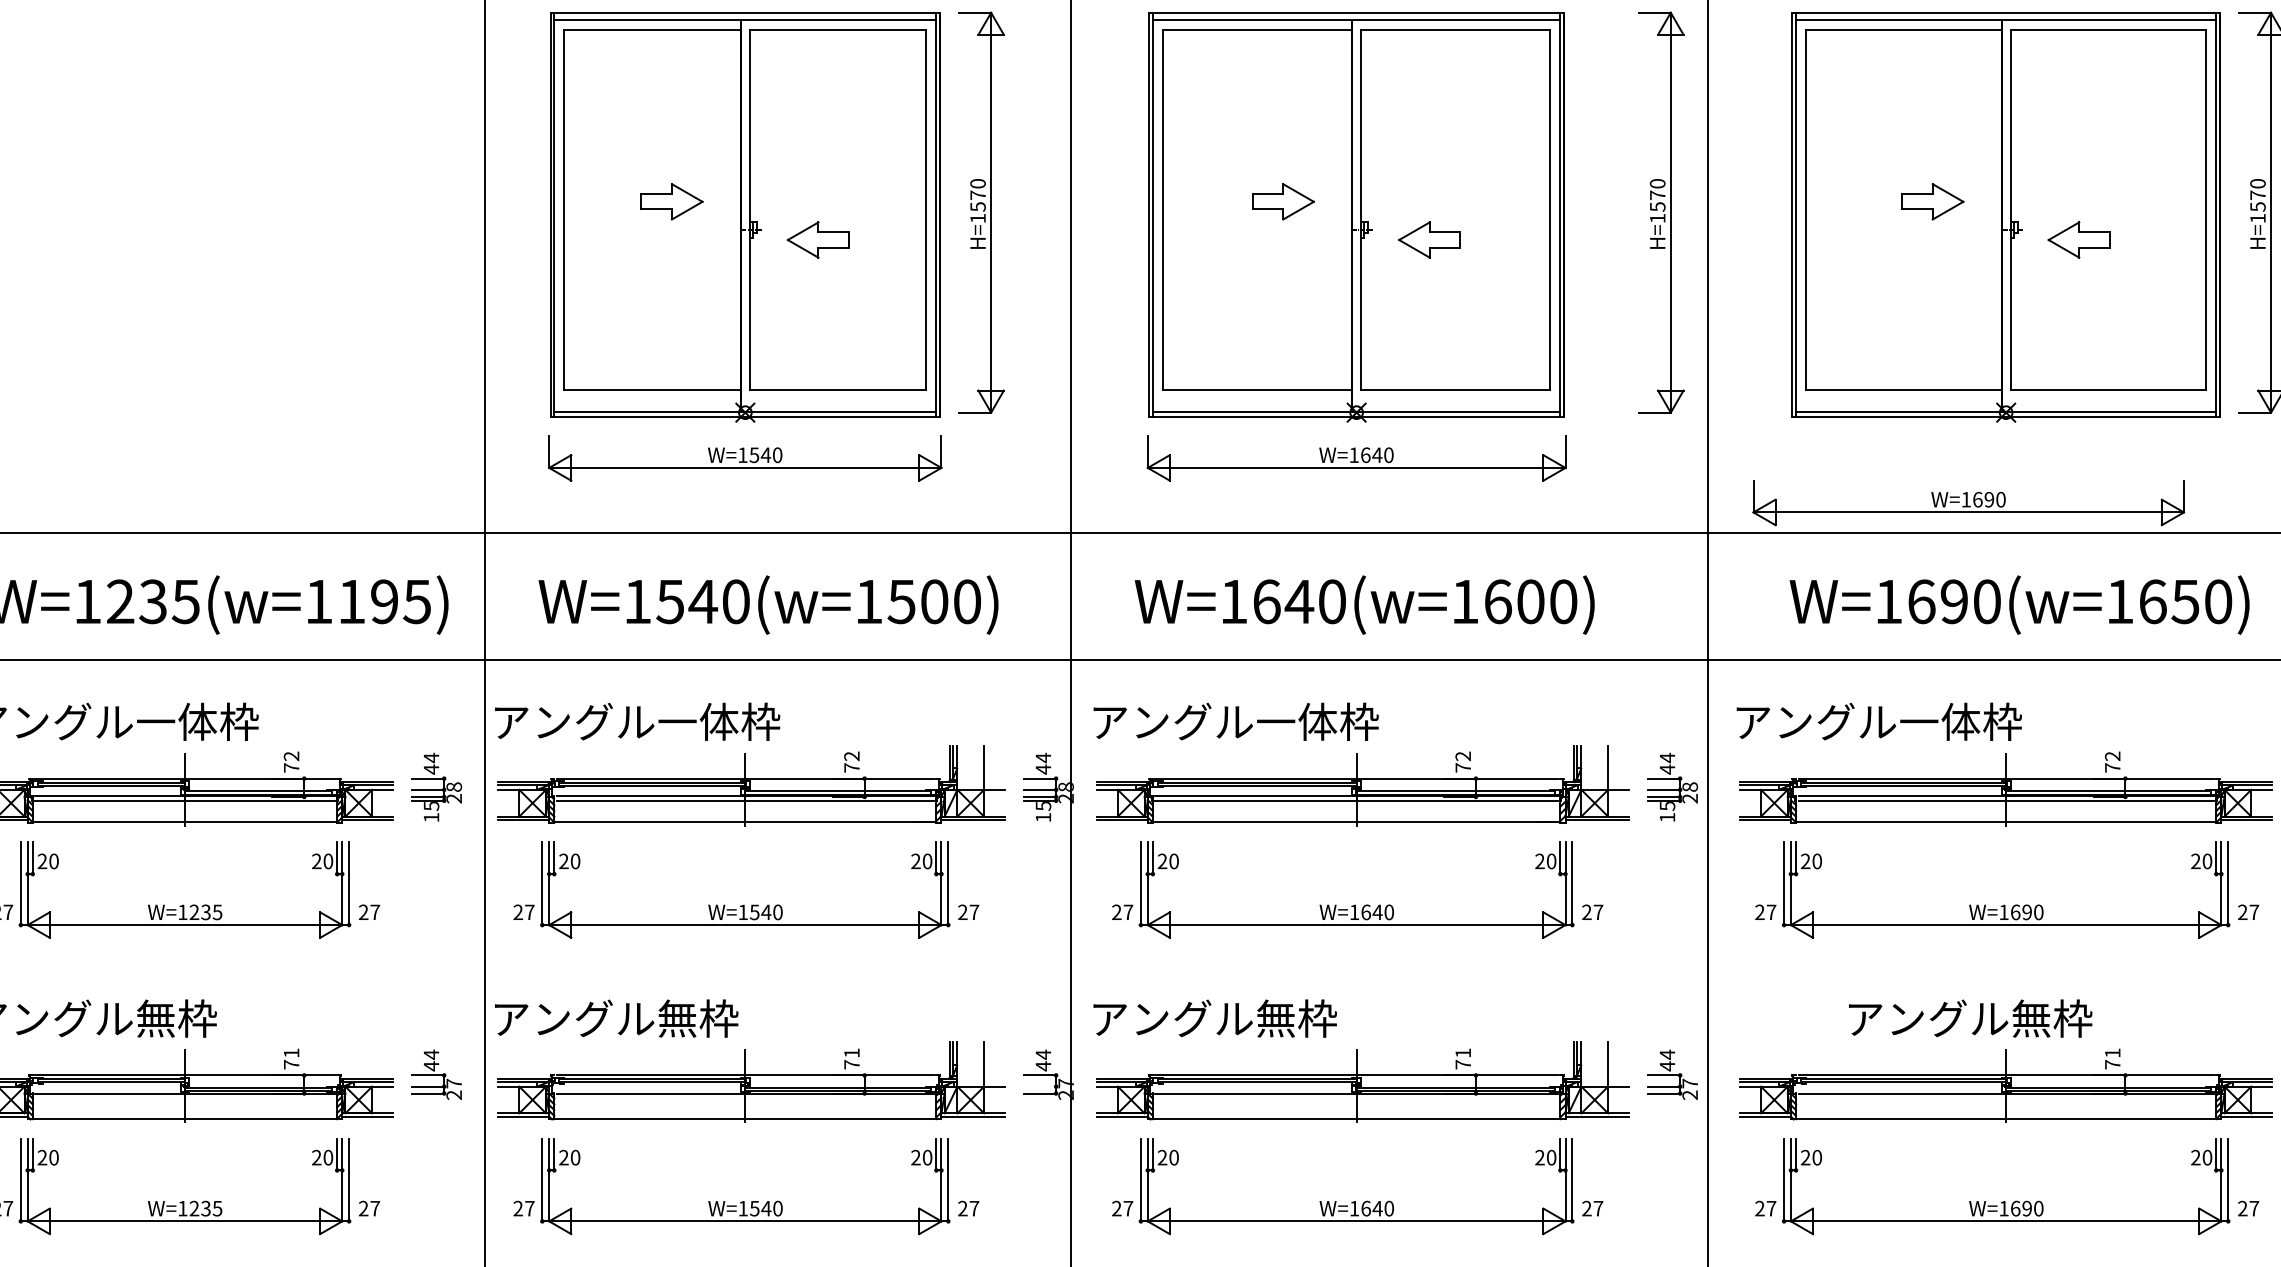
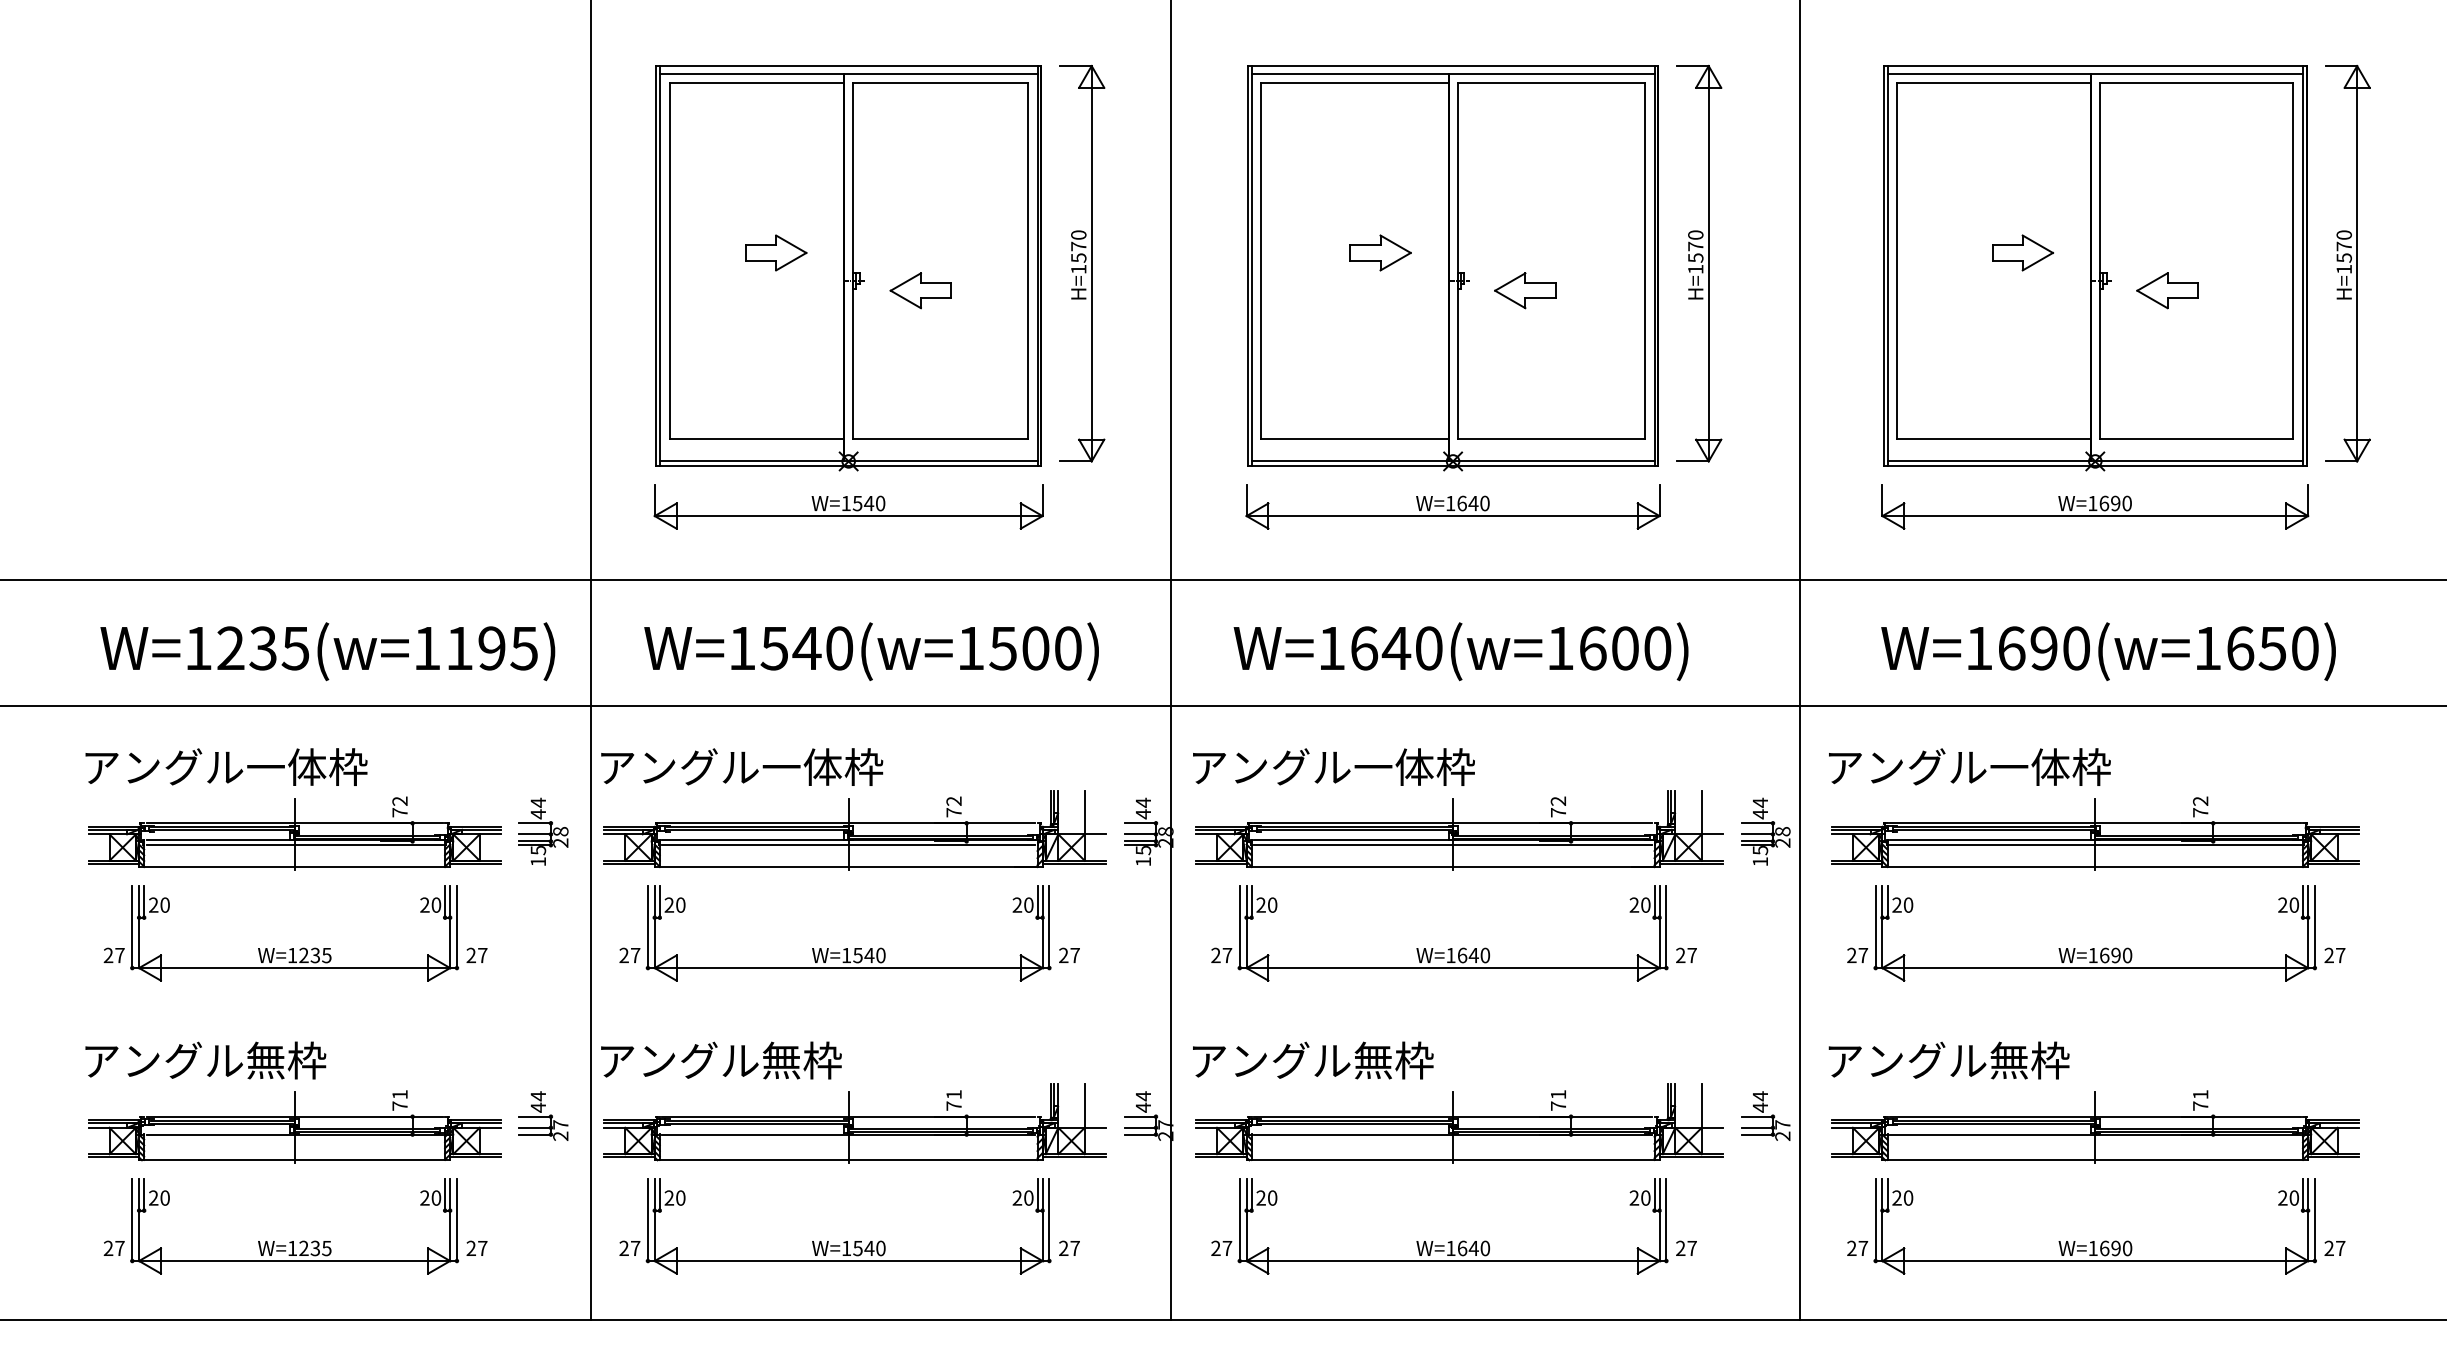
part: (1661, 212) -> (1699, 263), moved
part: (1968, 502) -> (2095, 506), moved
text: (1969, 1018) -> (1948, 1060), moved
line: (1039, 1086) -> (1139, 1127), added

